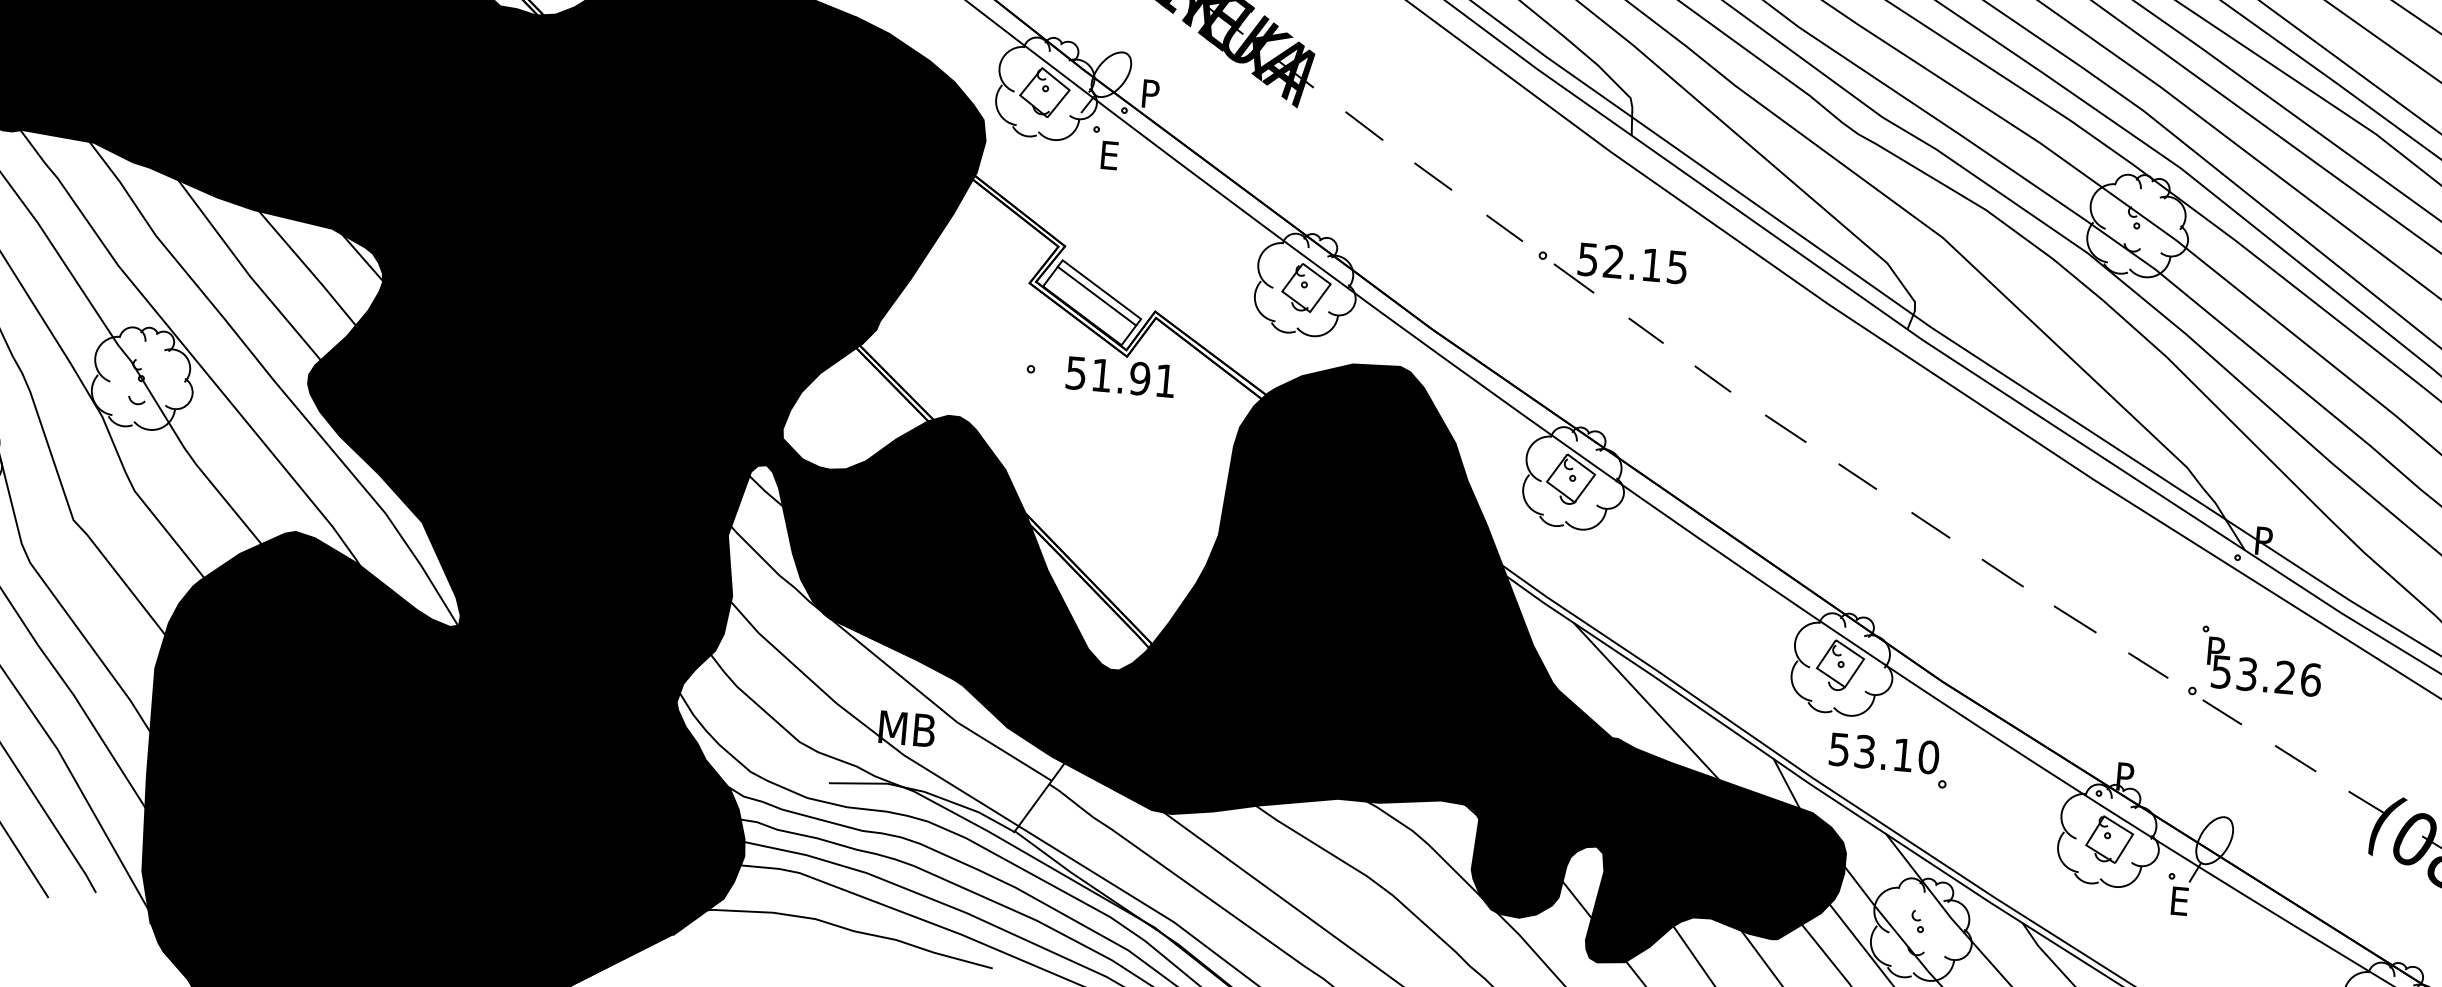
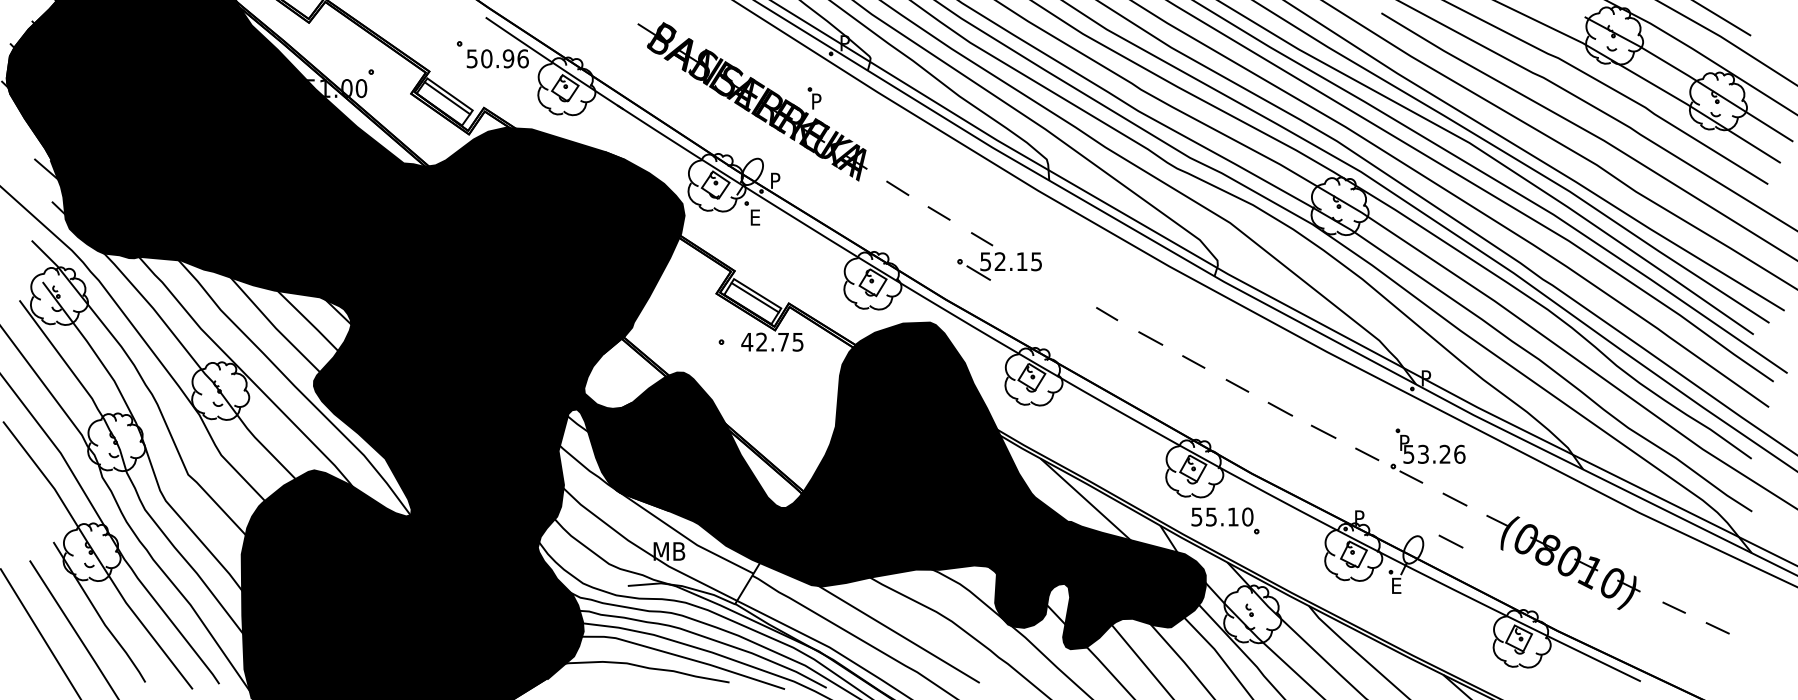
part: (1611, 270) -> (999, 266), moved
line: (1645, 329) -> (1066, 289), removed
text: (1120, 375) -> (772, 341), 51.91 -> 42.75
text: (1865, 750) -> (1211, 516), 53.10 -> 55.10
line: (2281, 831) -> (1450, 541), added

